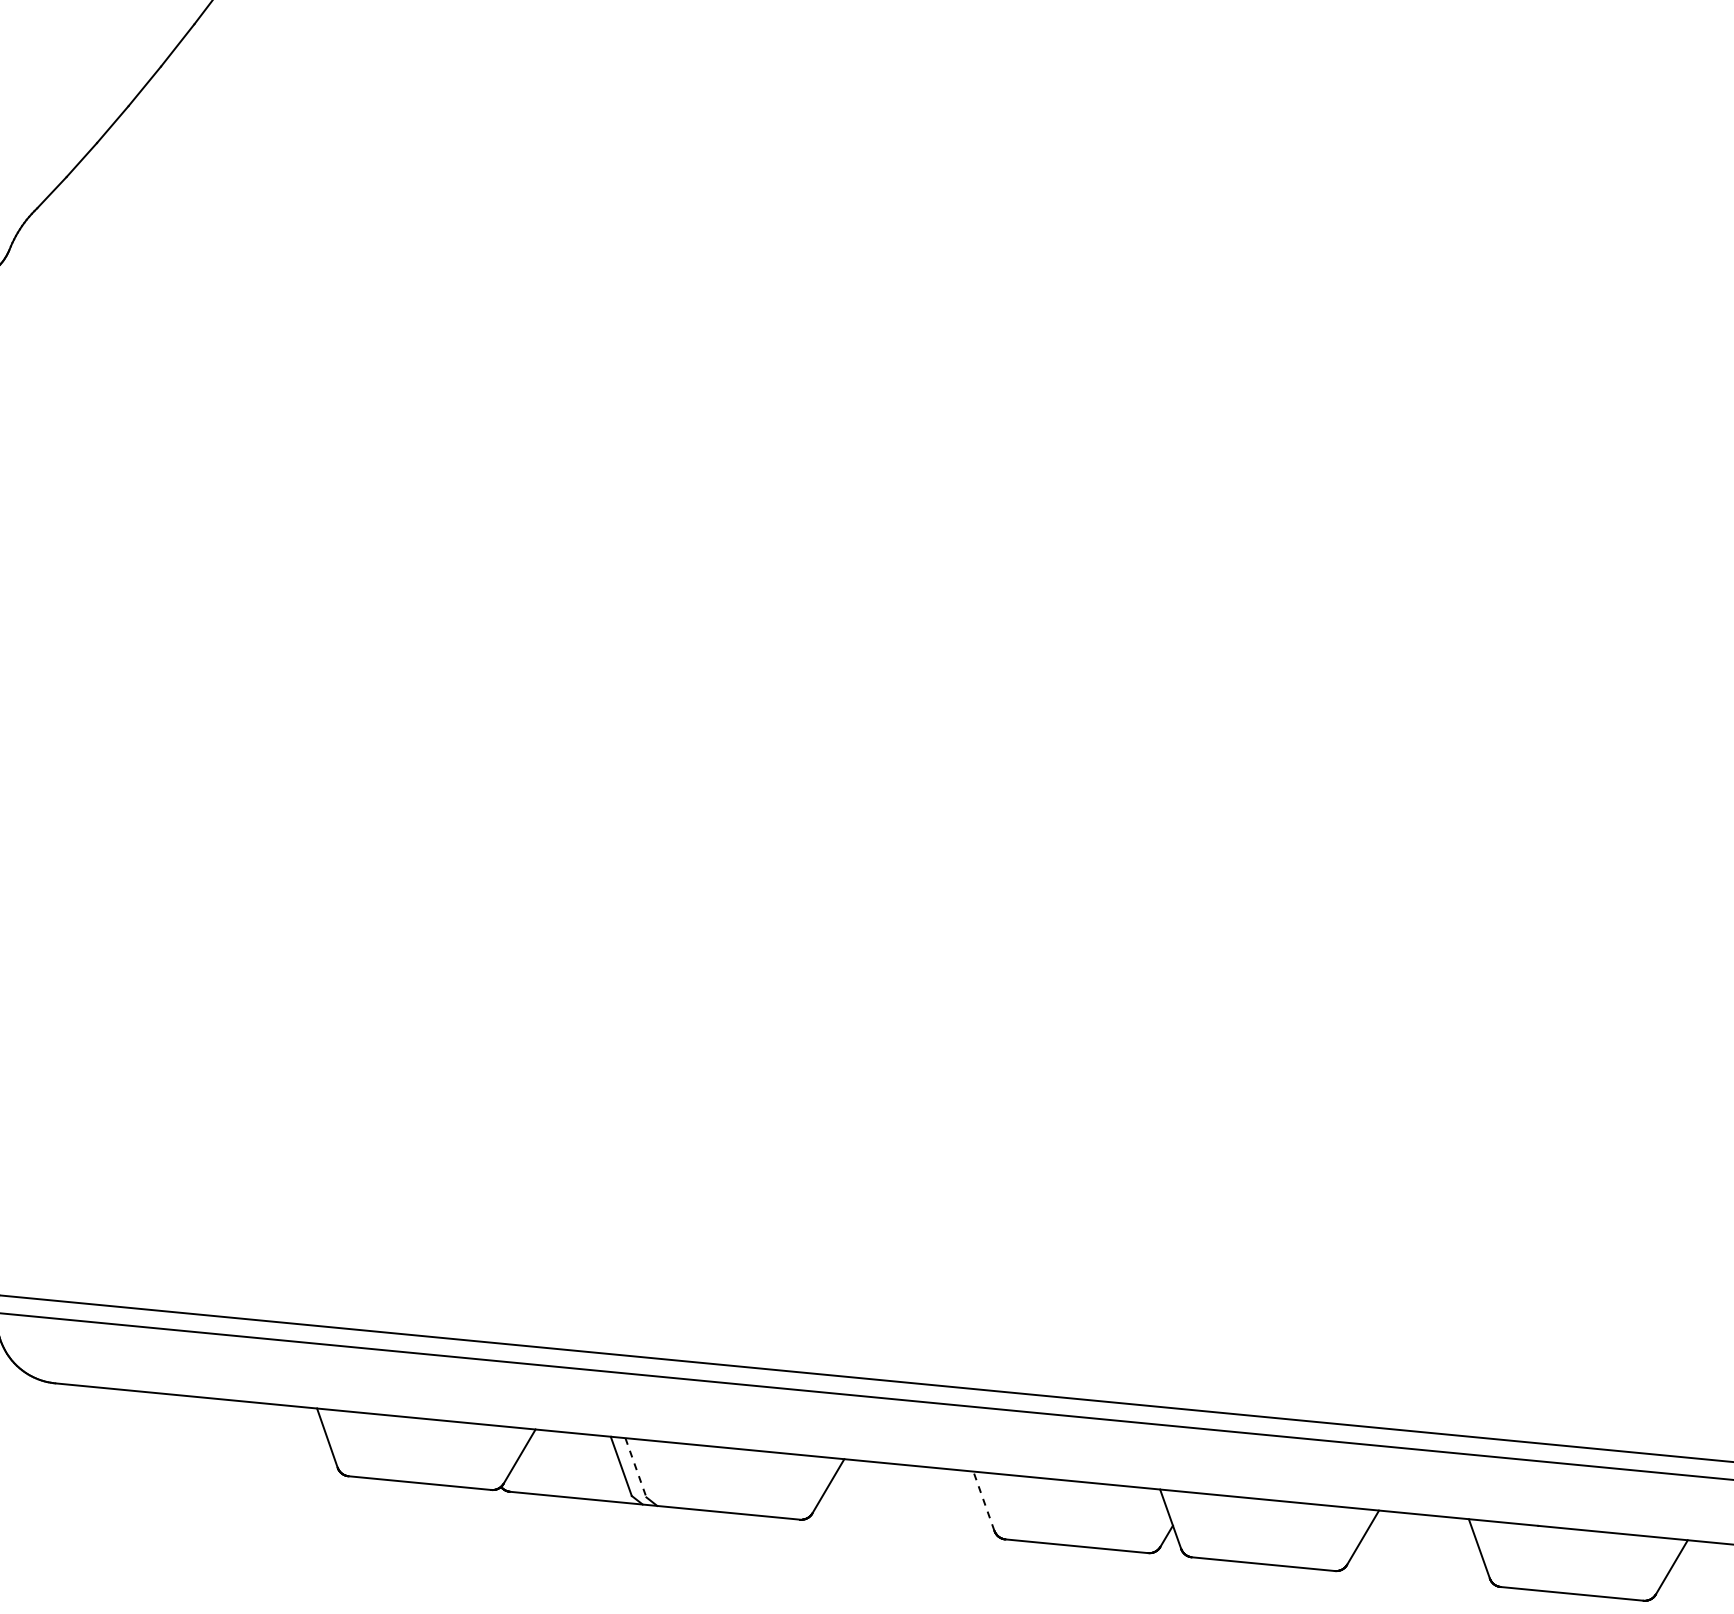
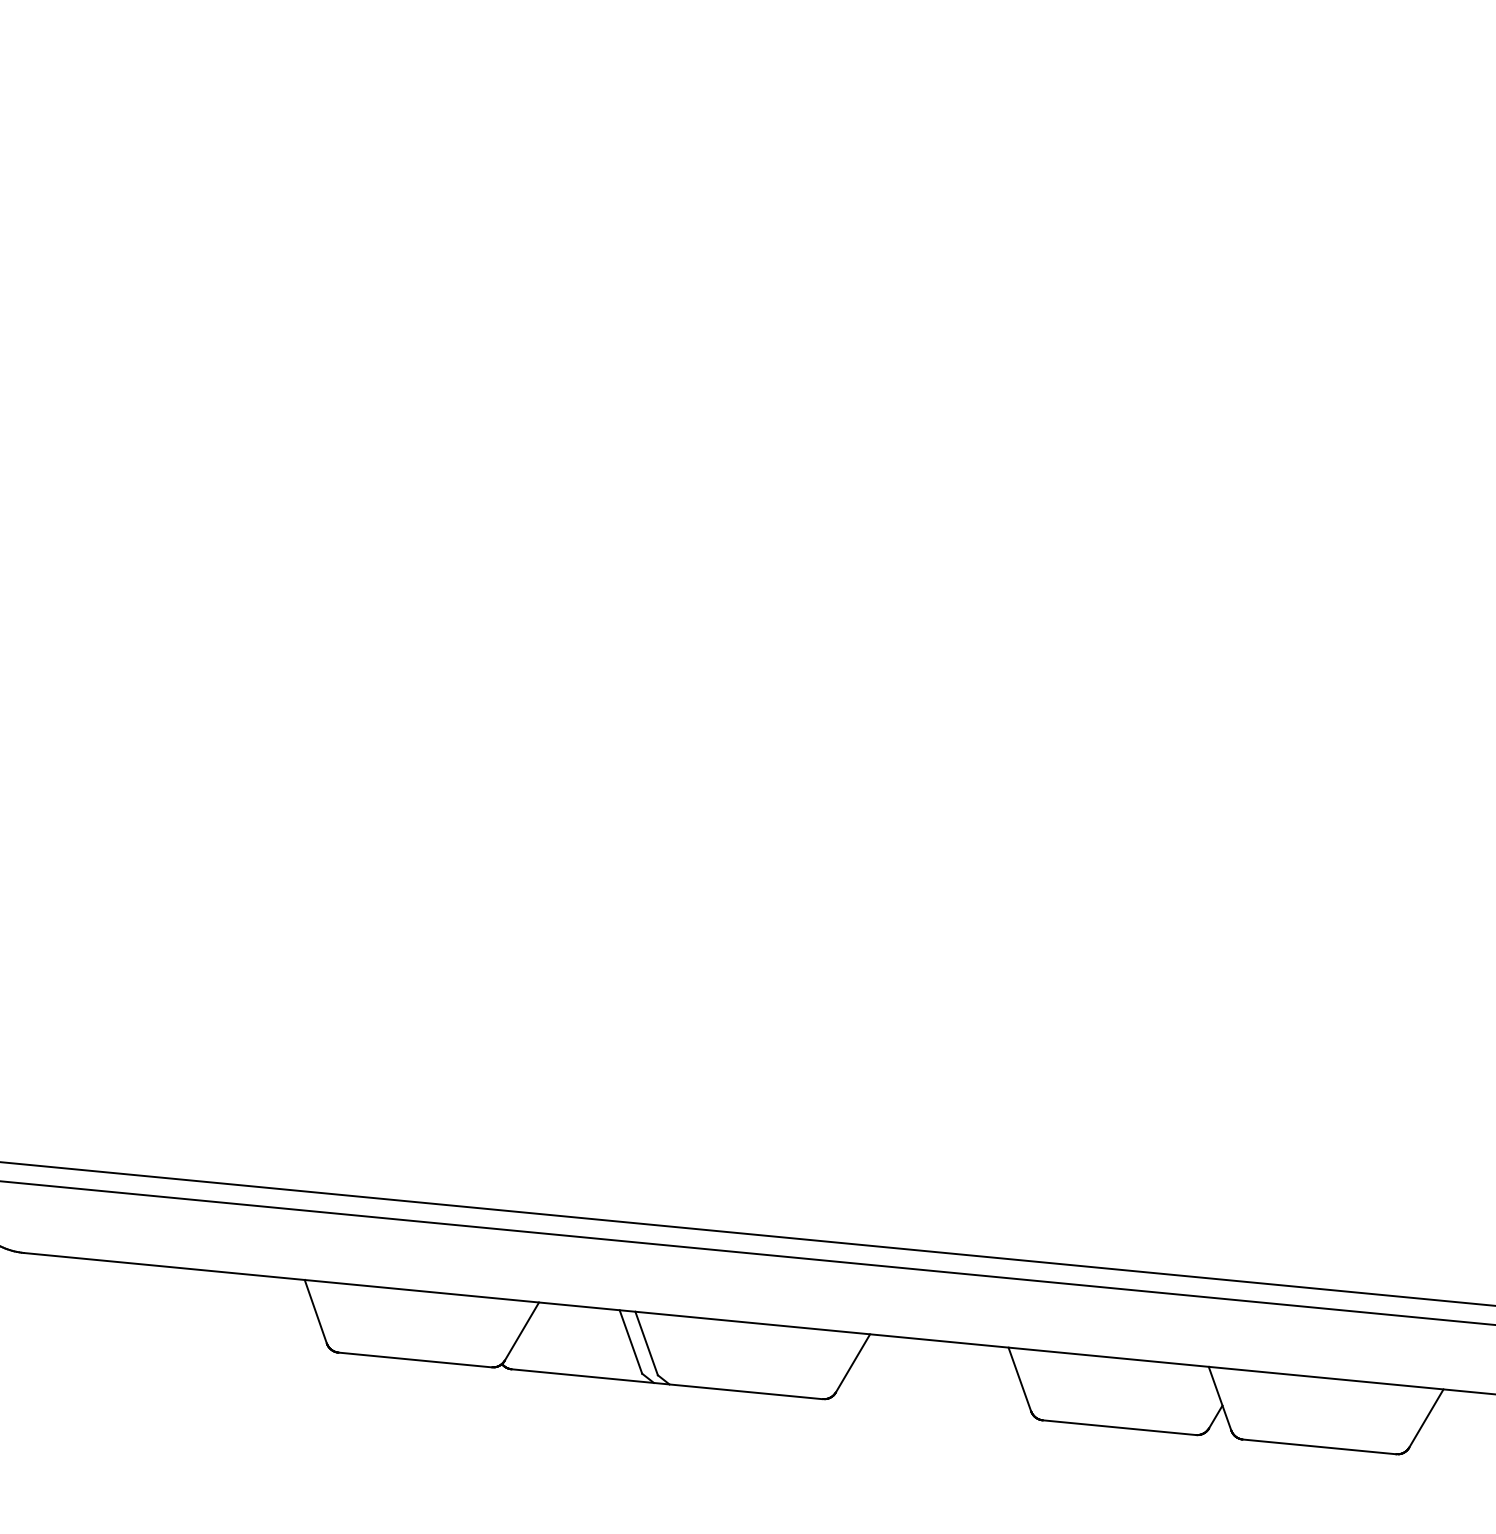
line: (636, 1468) -> (647, 1344), dashed -> solid
line: (983, 1500) -> (1019, 1378), dashed -> solid

